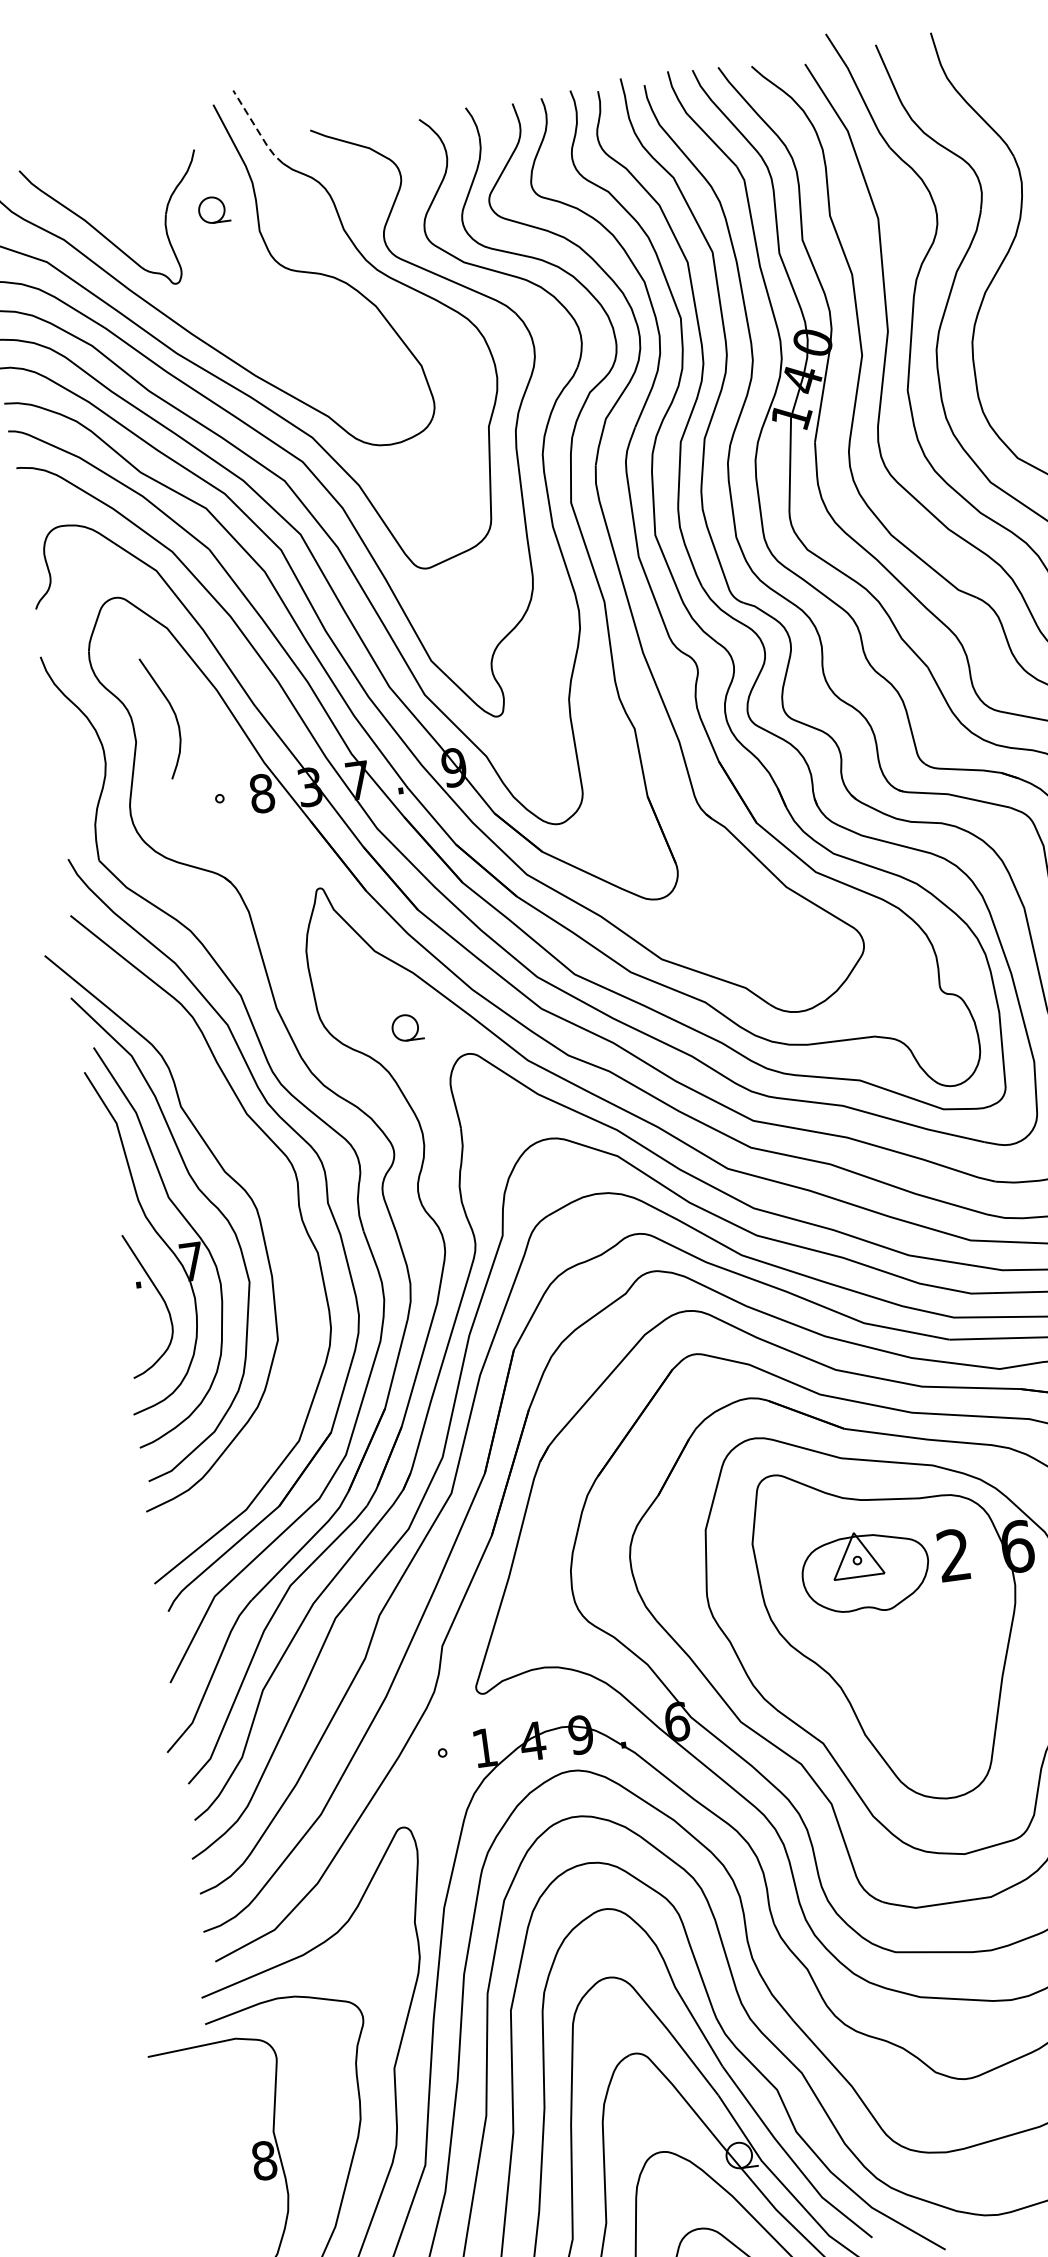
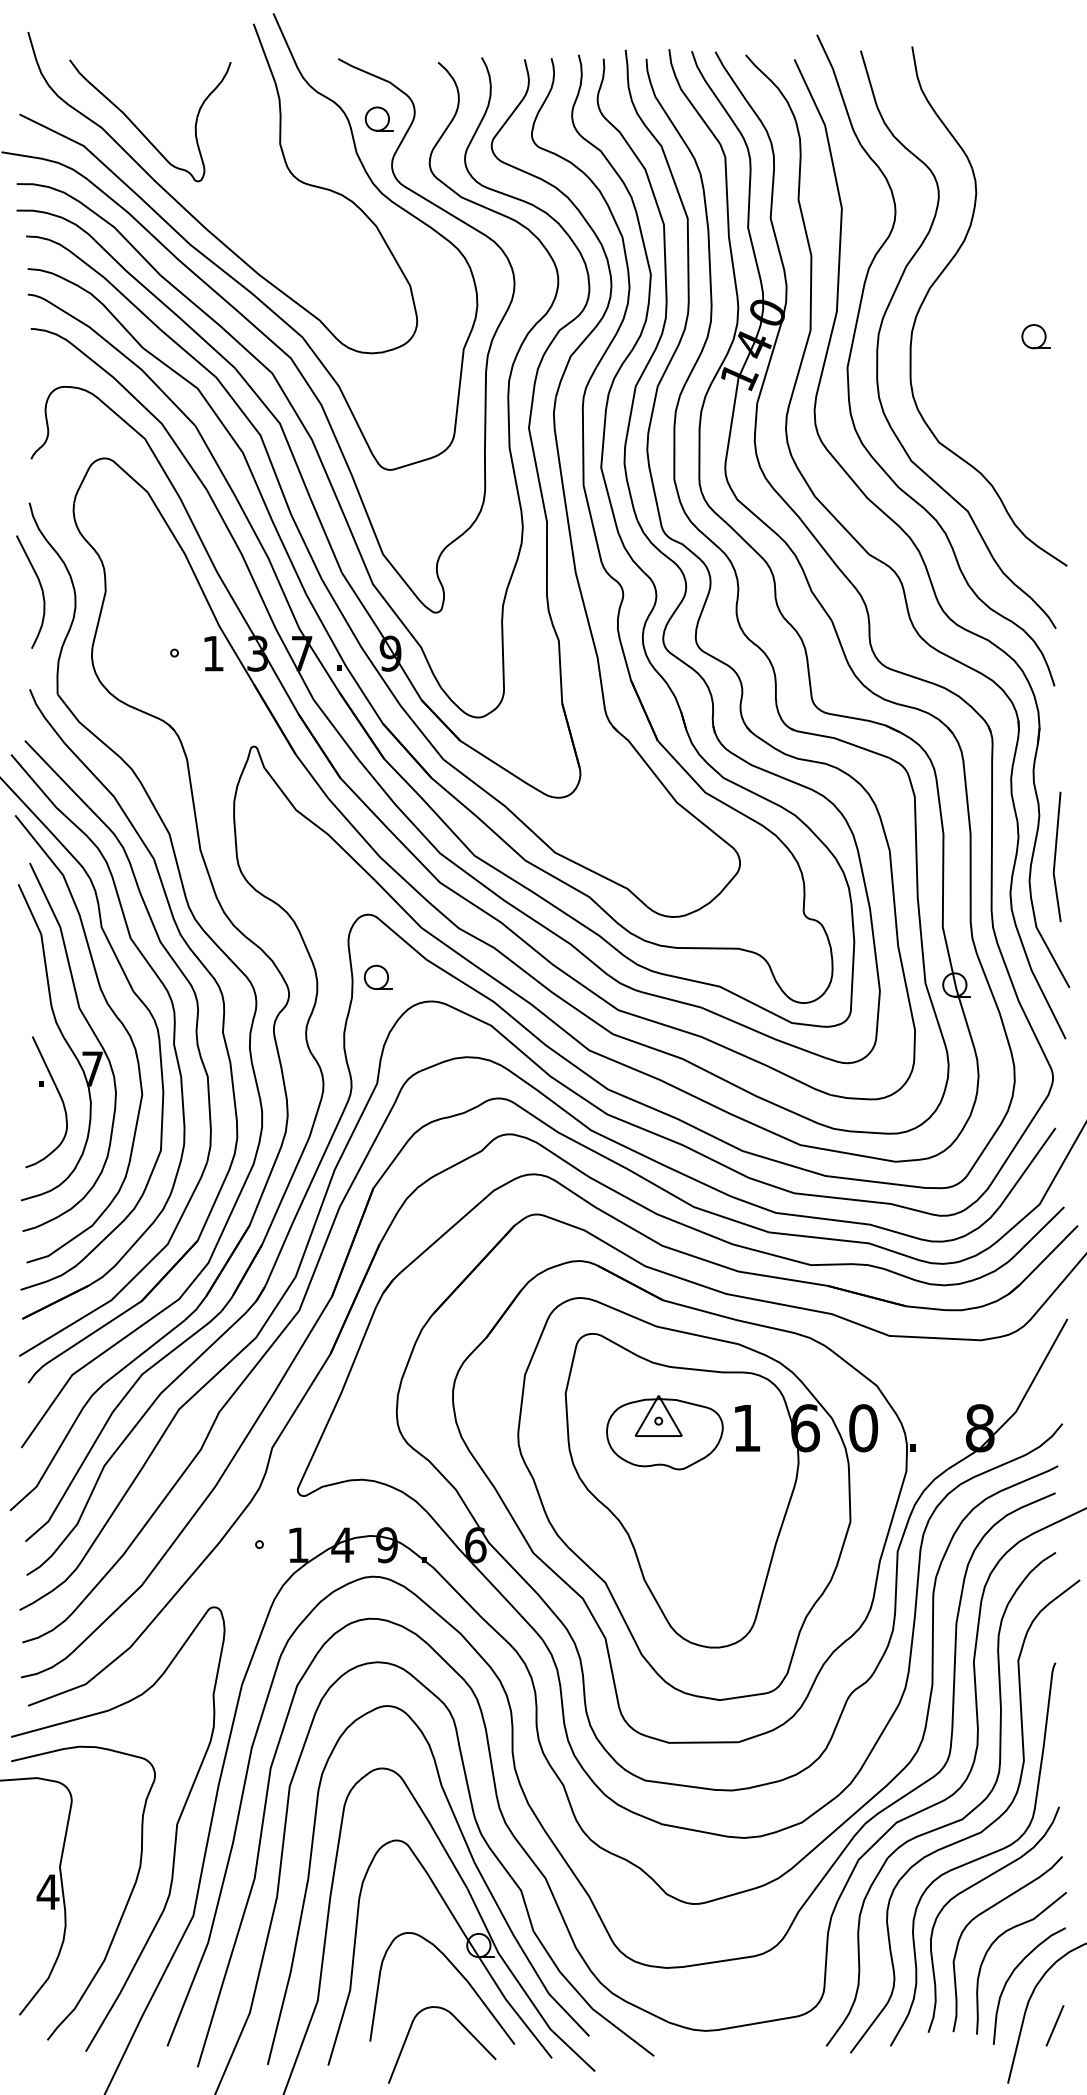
line: (257, 129) -> (290, 51), dashed -> solid
part: (212, 209) -> (378, 118), moved
curve: (172, 711) -> (40, 587), moved
text: (262, 793) -> (213, 653), 8 -> 1
part: (406, 1026) -> (377, 976), moved
part: (274, 1214) -> (173, 1036), added
text: (953, 1554) -> (746, 1427), 2 -> 1
text: (263, 2161) -> (47, 1892), 8 -> 4

